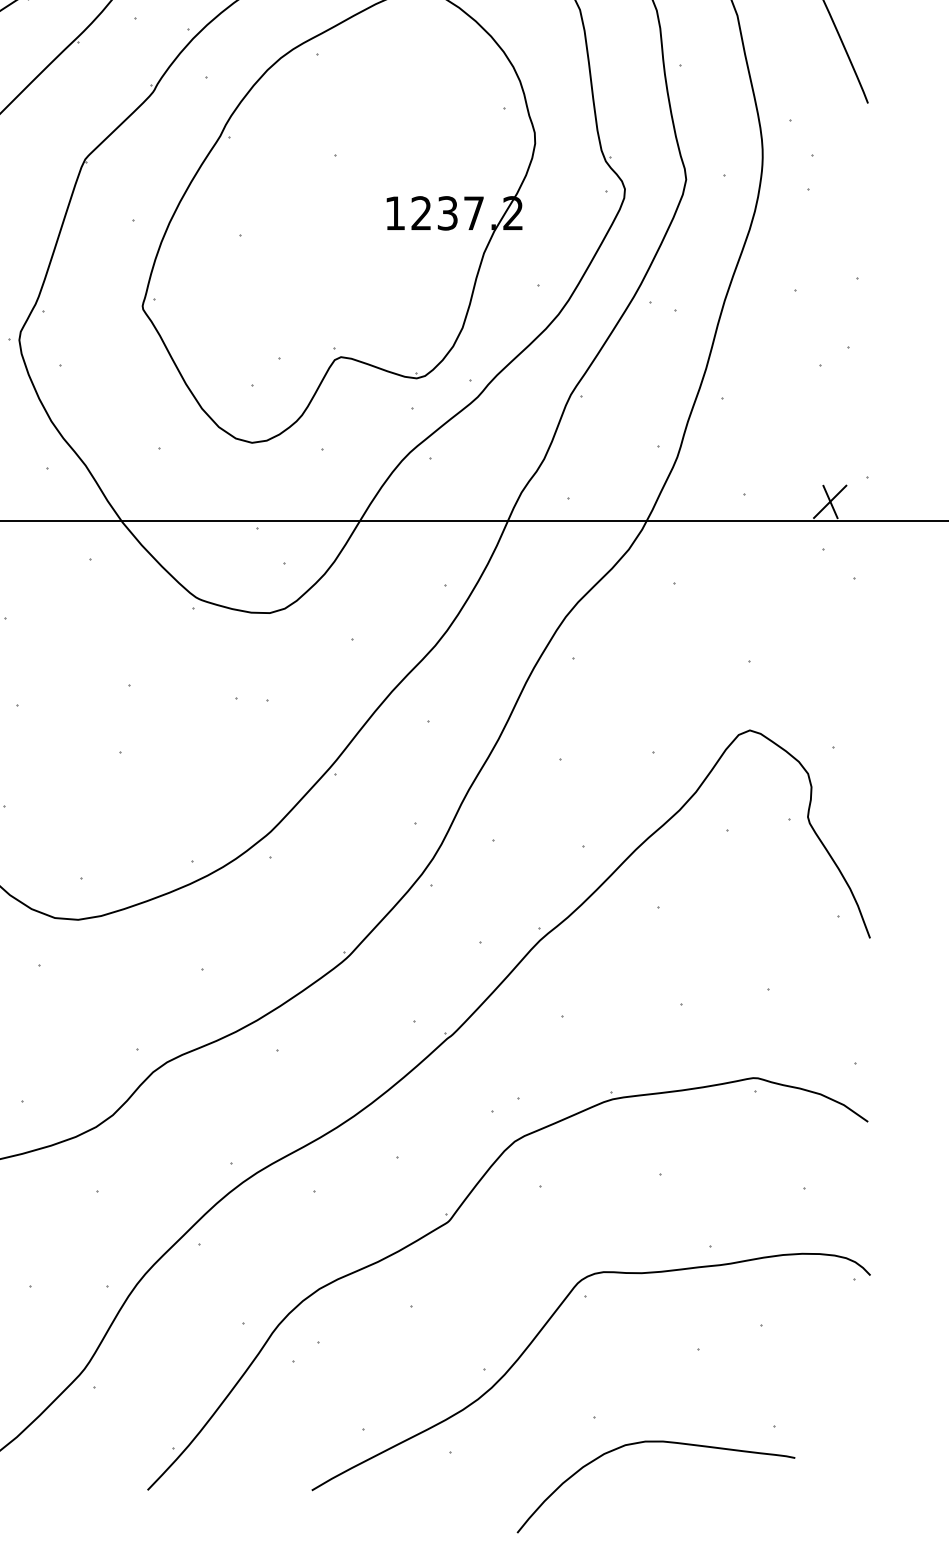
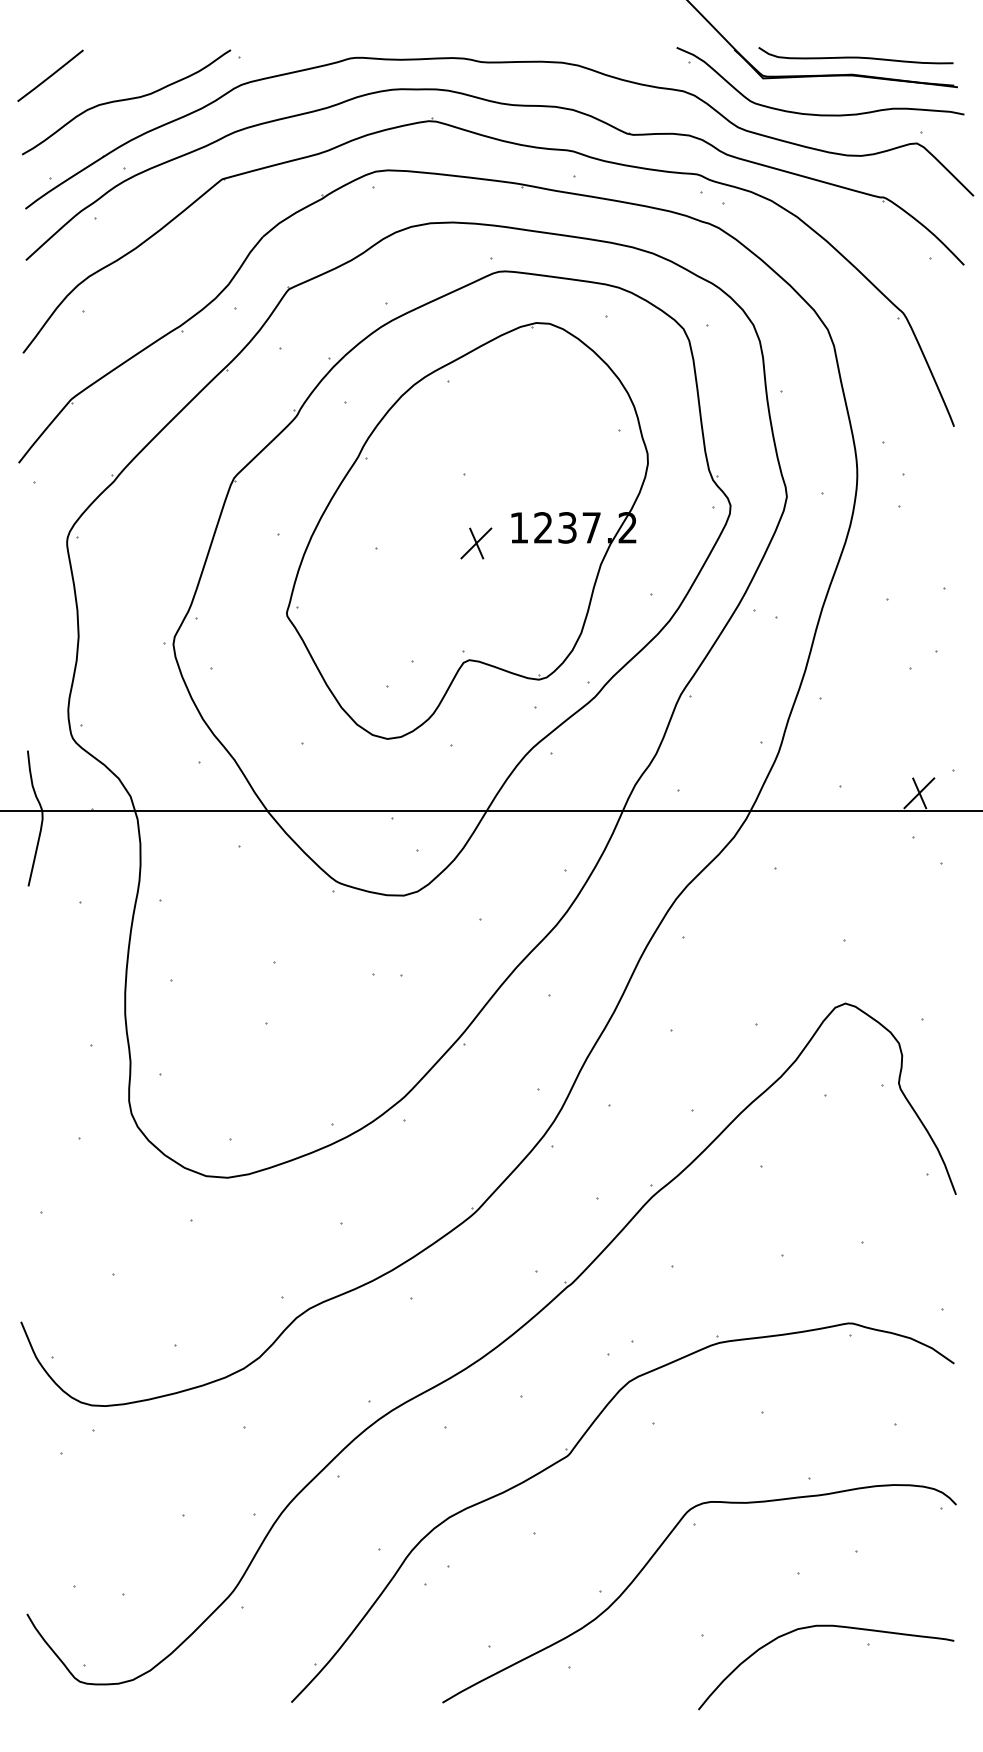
part: (348, 230) -> (476, 543), added
curve: (656, 1442) -> (826, 1626), moved

